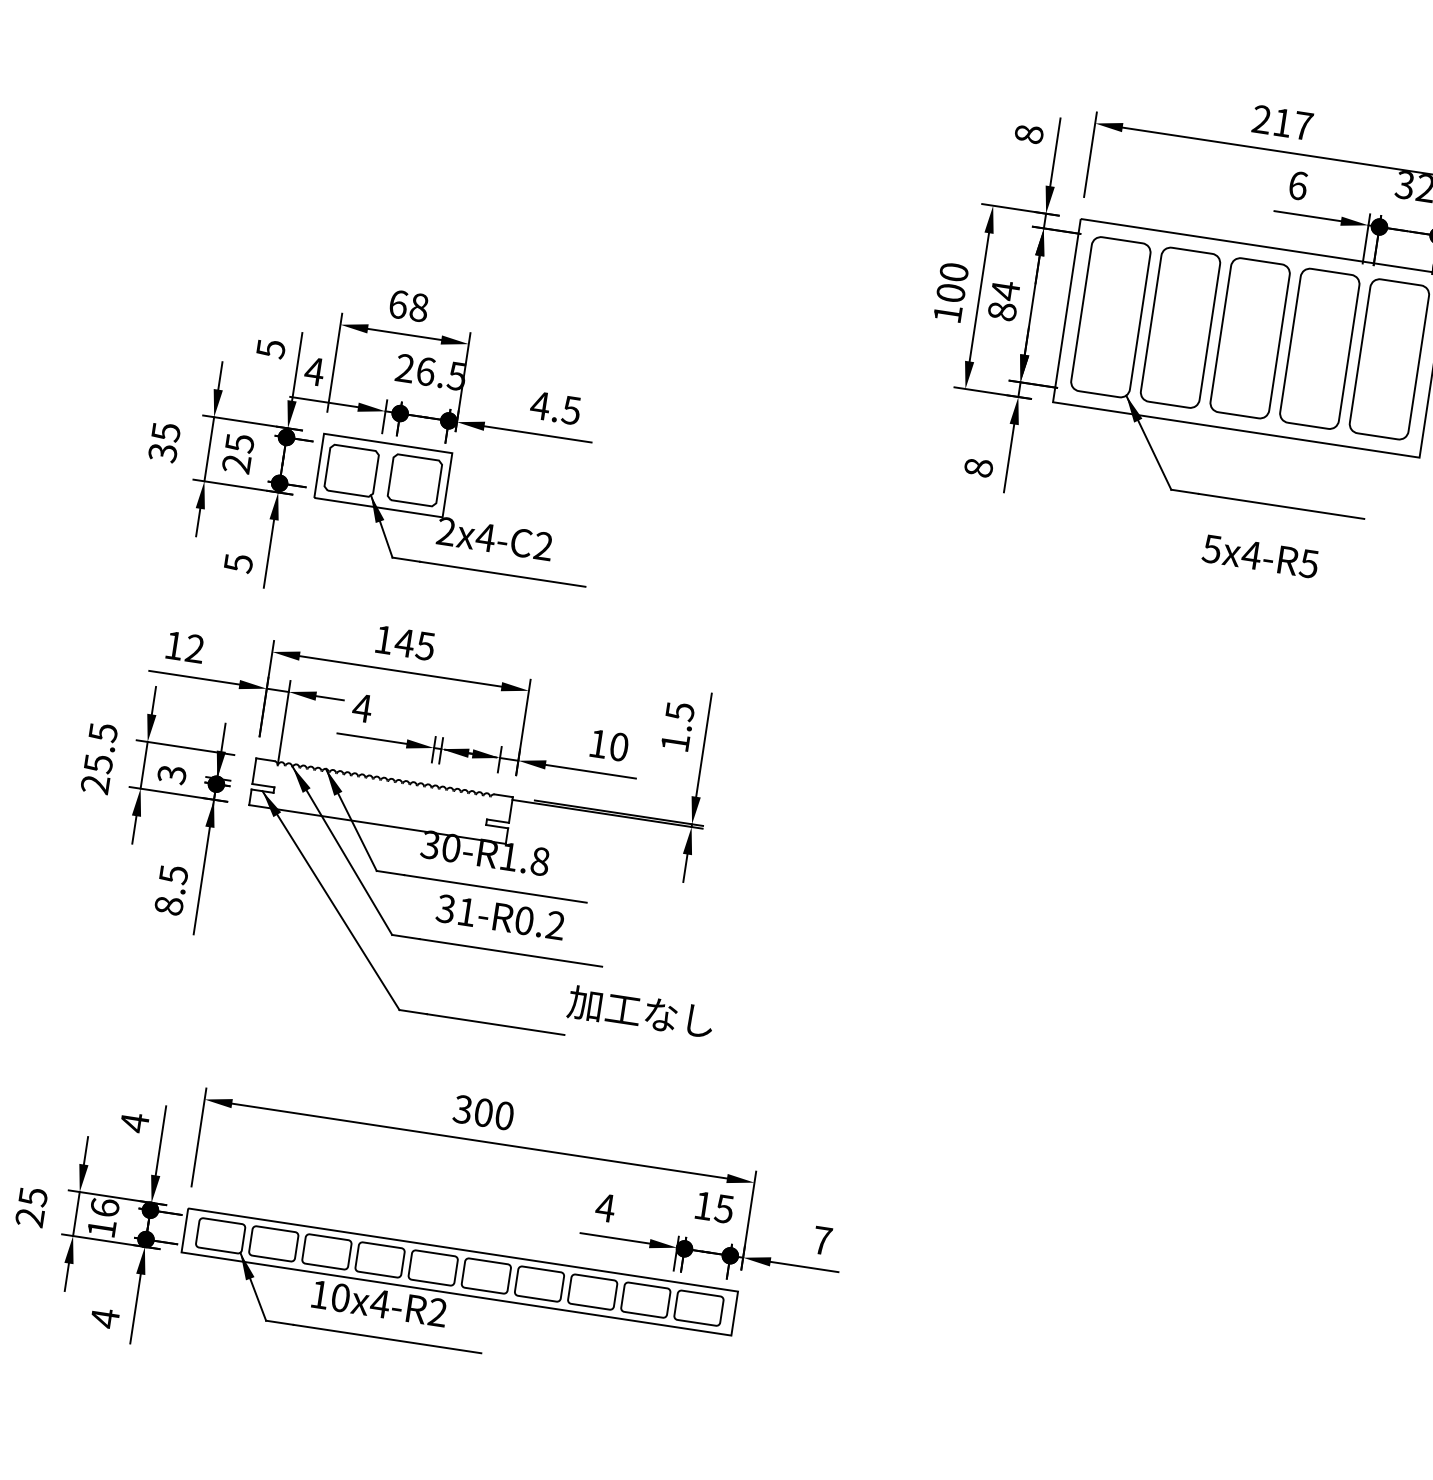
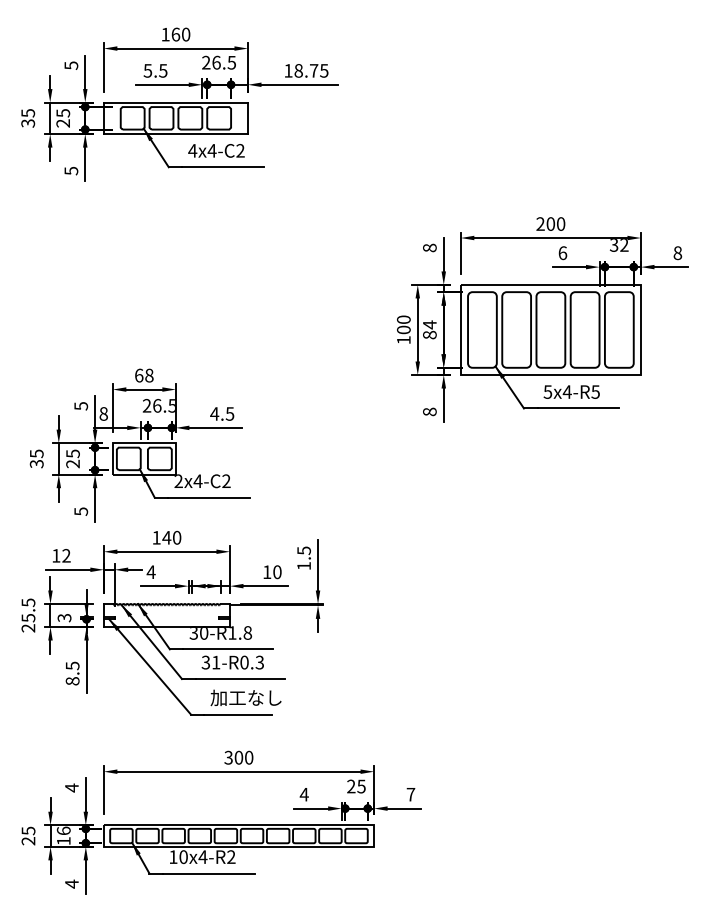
text: (1292, 123) -> (555, 223), 217 -> 200
text: (314, 370) -> (103, 413), 4 -> 8
text: (1260, 555) -> (571, 391), moved
text: (424, 645) -> (176, 537), 145 -> 140
text: (554, 925) -> (259, 662), 31-R0.2 -> 31-R0.3
text: (639, 1010) -> (245, 697), moved
text: (703, 1205) -> (351, 786), 15 -> 25

